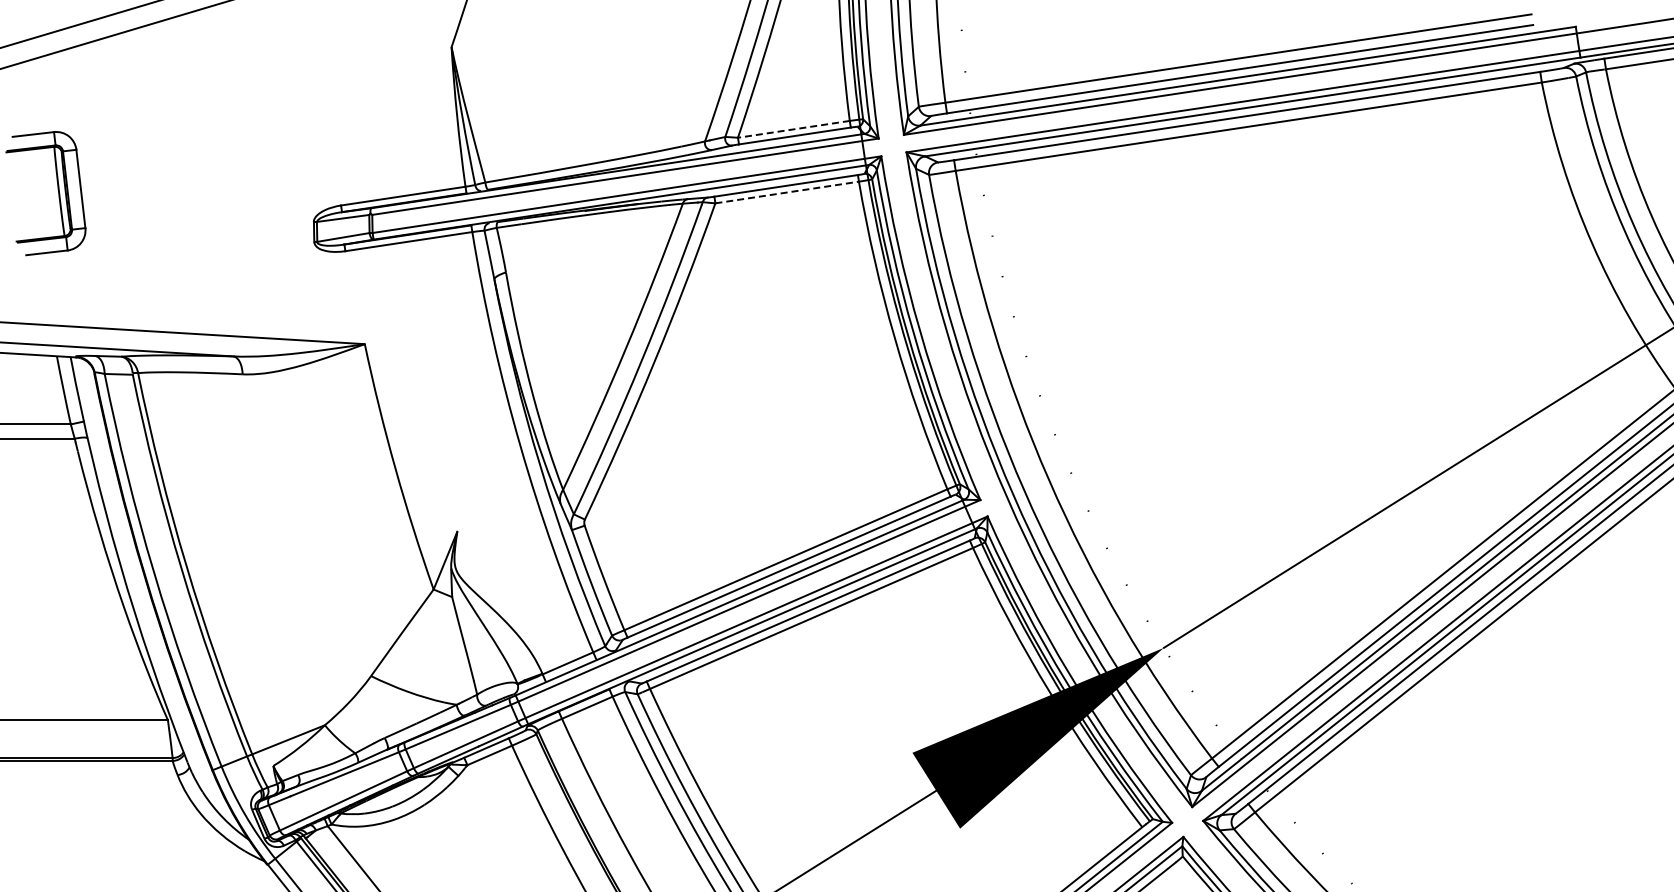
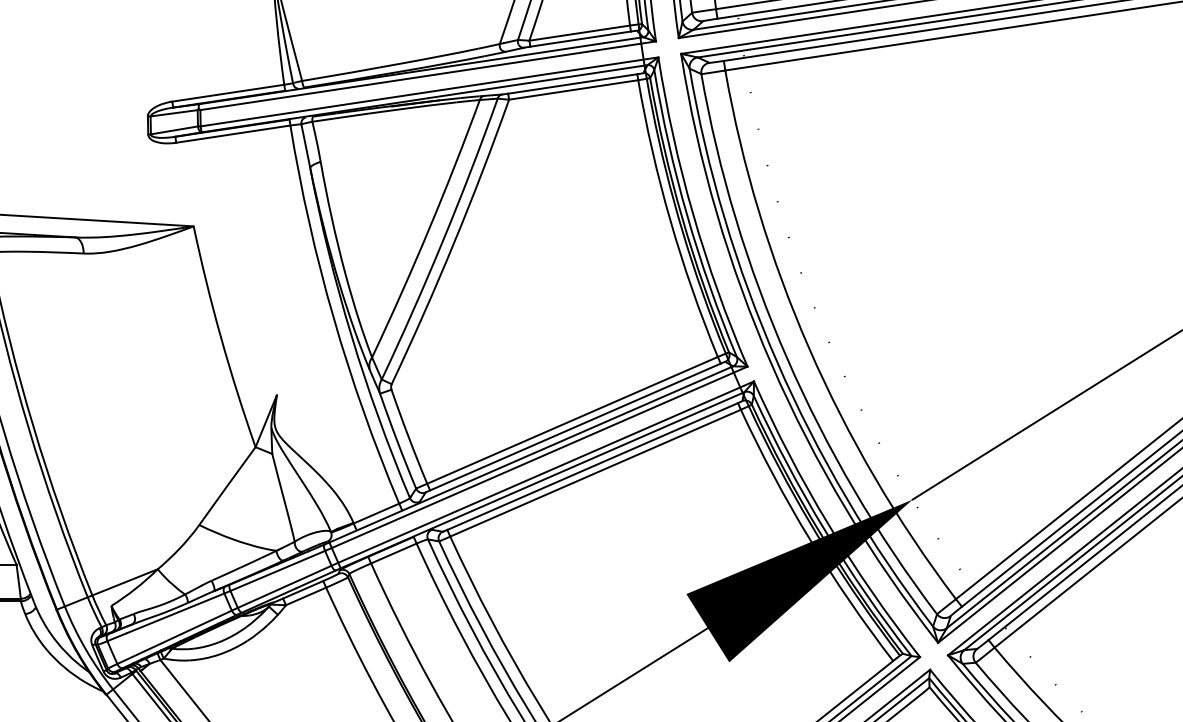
line: (793, 129) -> (579, 33), dashed -> solid
line: (787, 192) -> (573, 89), dashed -> solid

